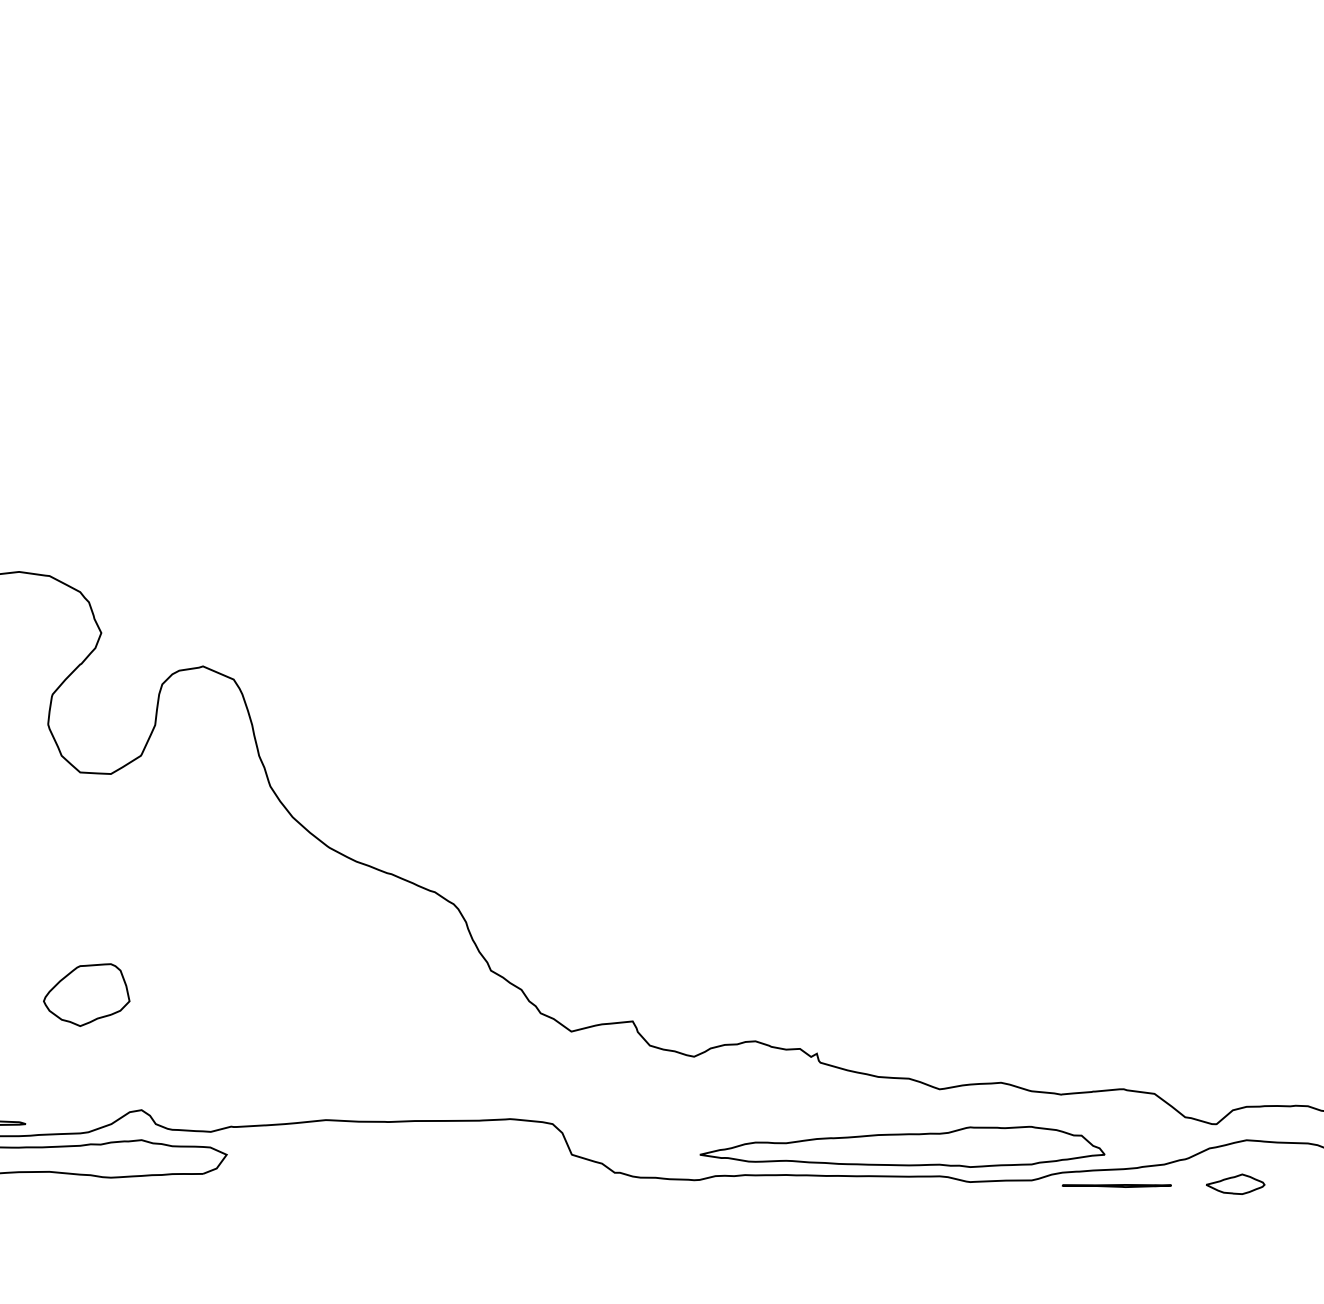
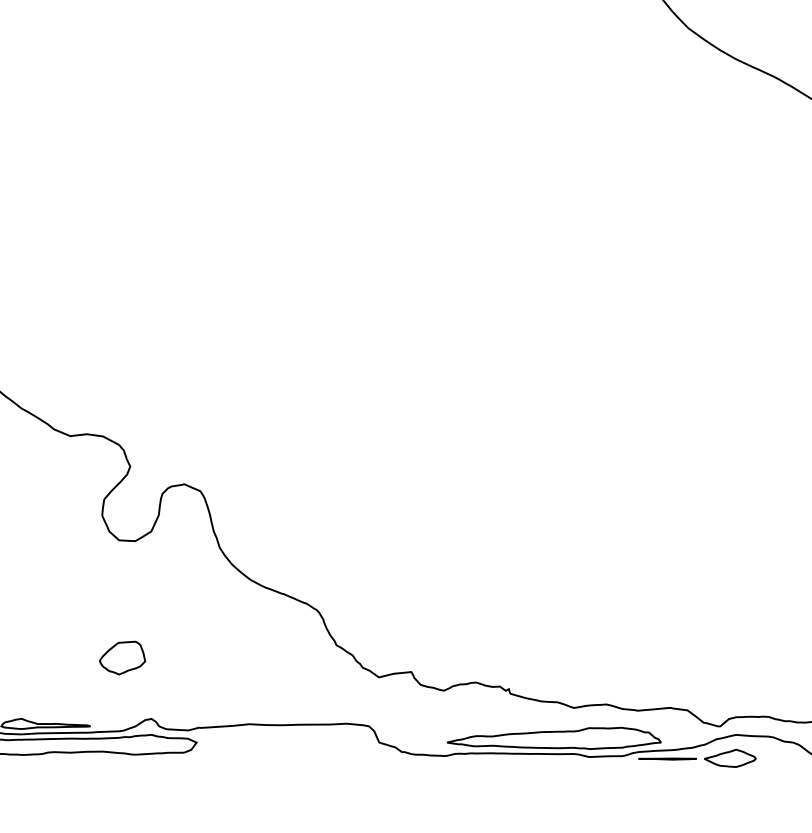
part: (1235, 1182) -> (730, 757), size x1.67

